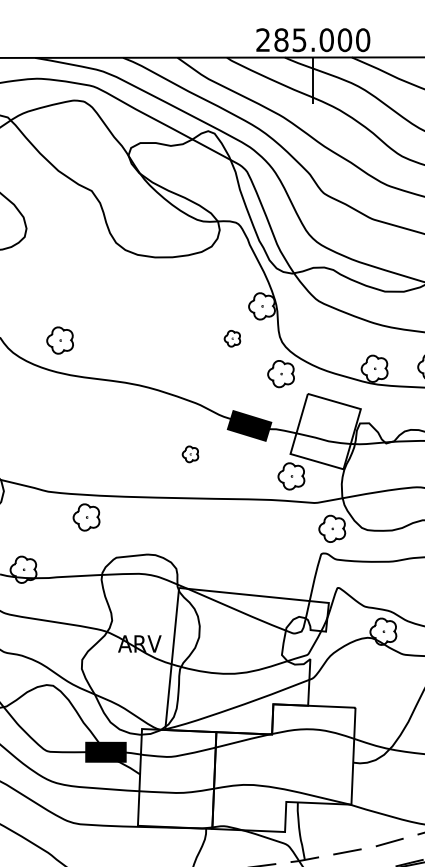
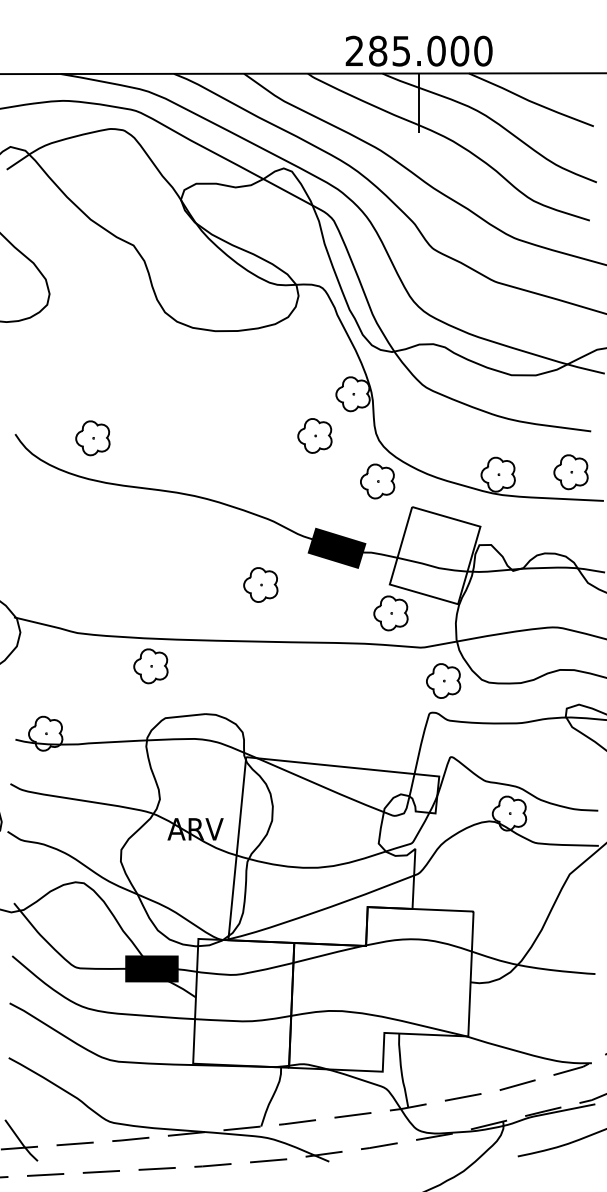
part: (232, 338) -> (314, 435), size x1.67
part: (190, 453) -> (260, 584), size x1.67
part: (86, 517) -> (150, 666), moved

